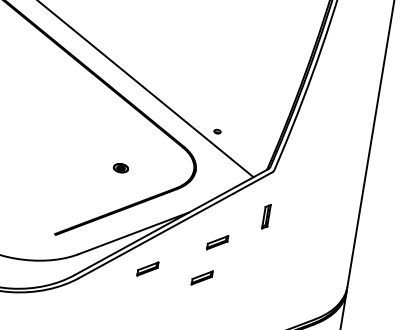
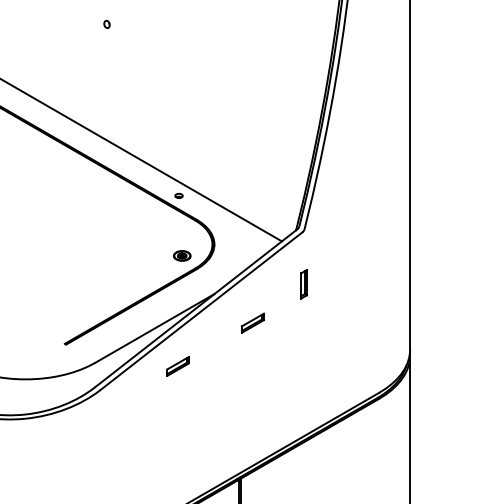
part: (217, 131) -> (178, 195), moved
part: (121, 167) -> (182, 255), moved
part: (201, 277) -> (241, 366), removed

